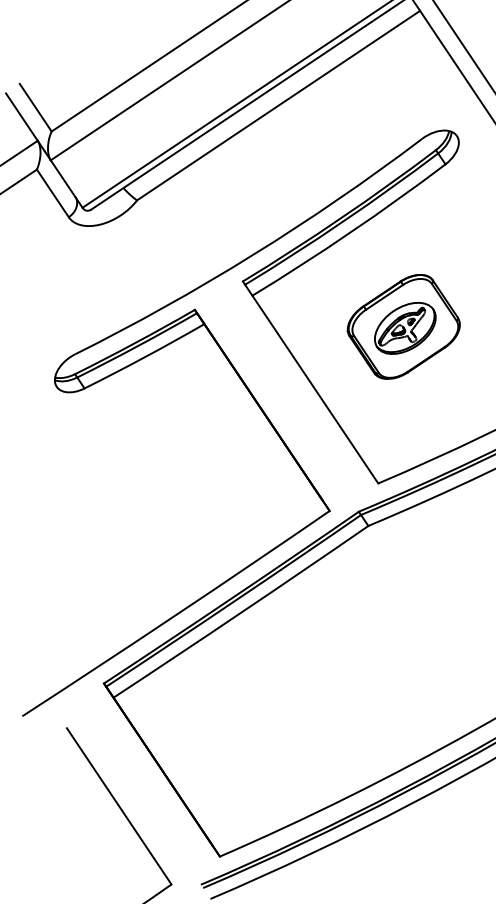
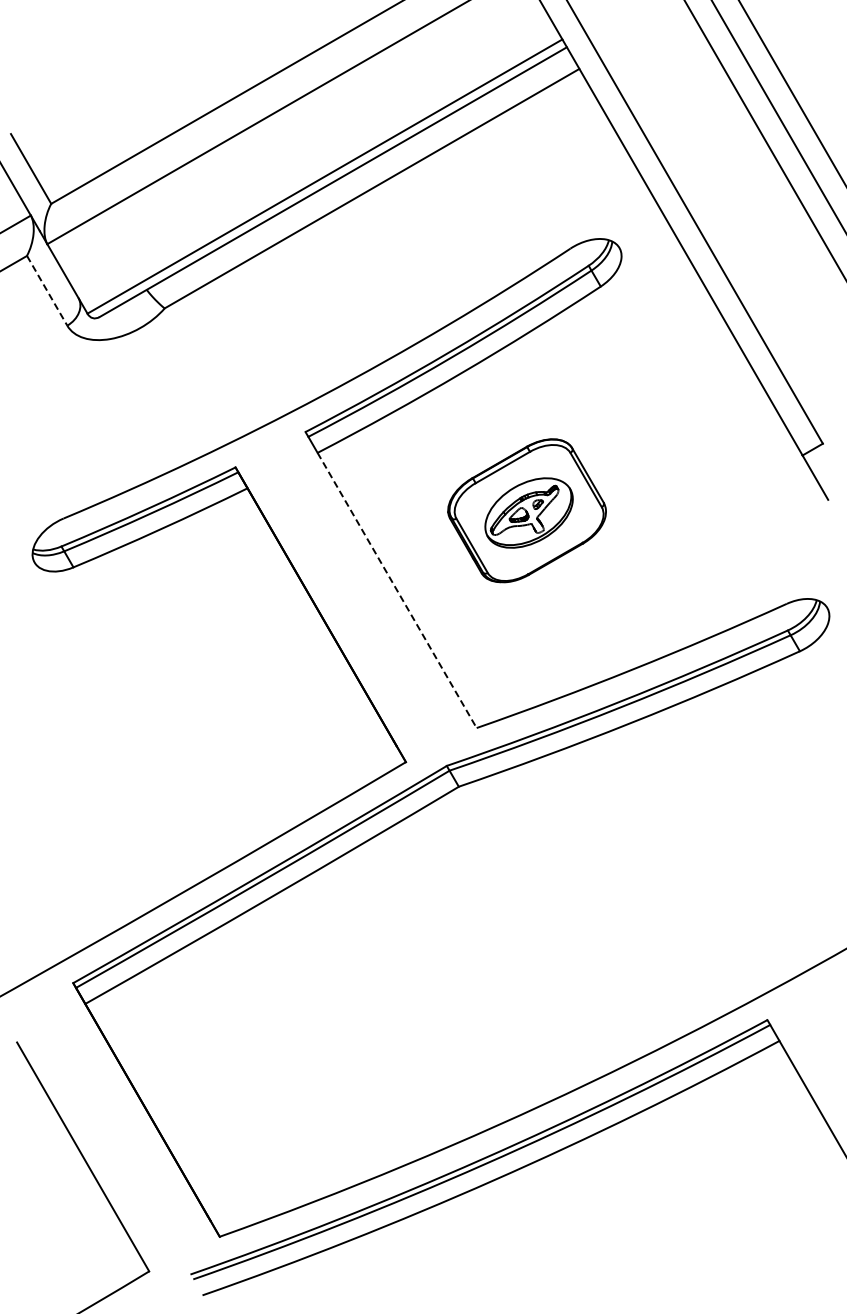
line: (53, 193) -> (47, 291), solid -> dashed
line: (315, 389) -> (397, 590), solid -> dashed

